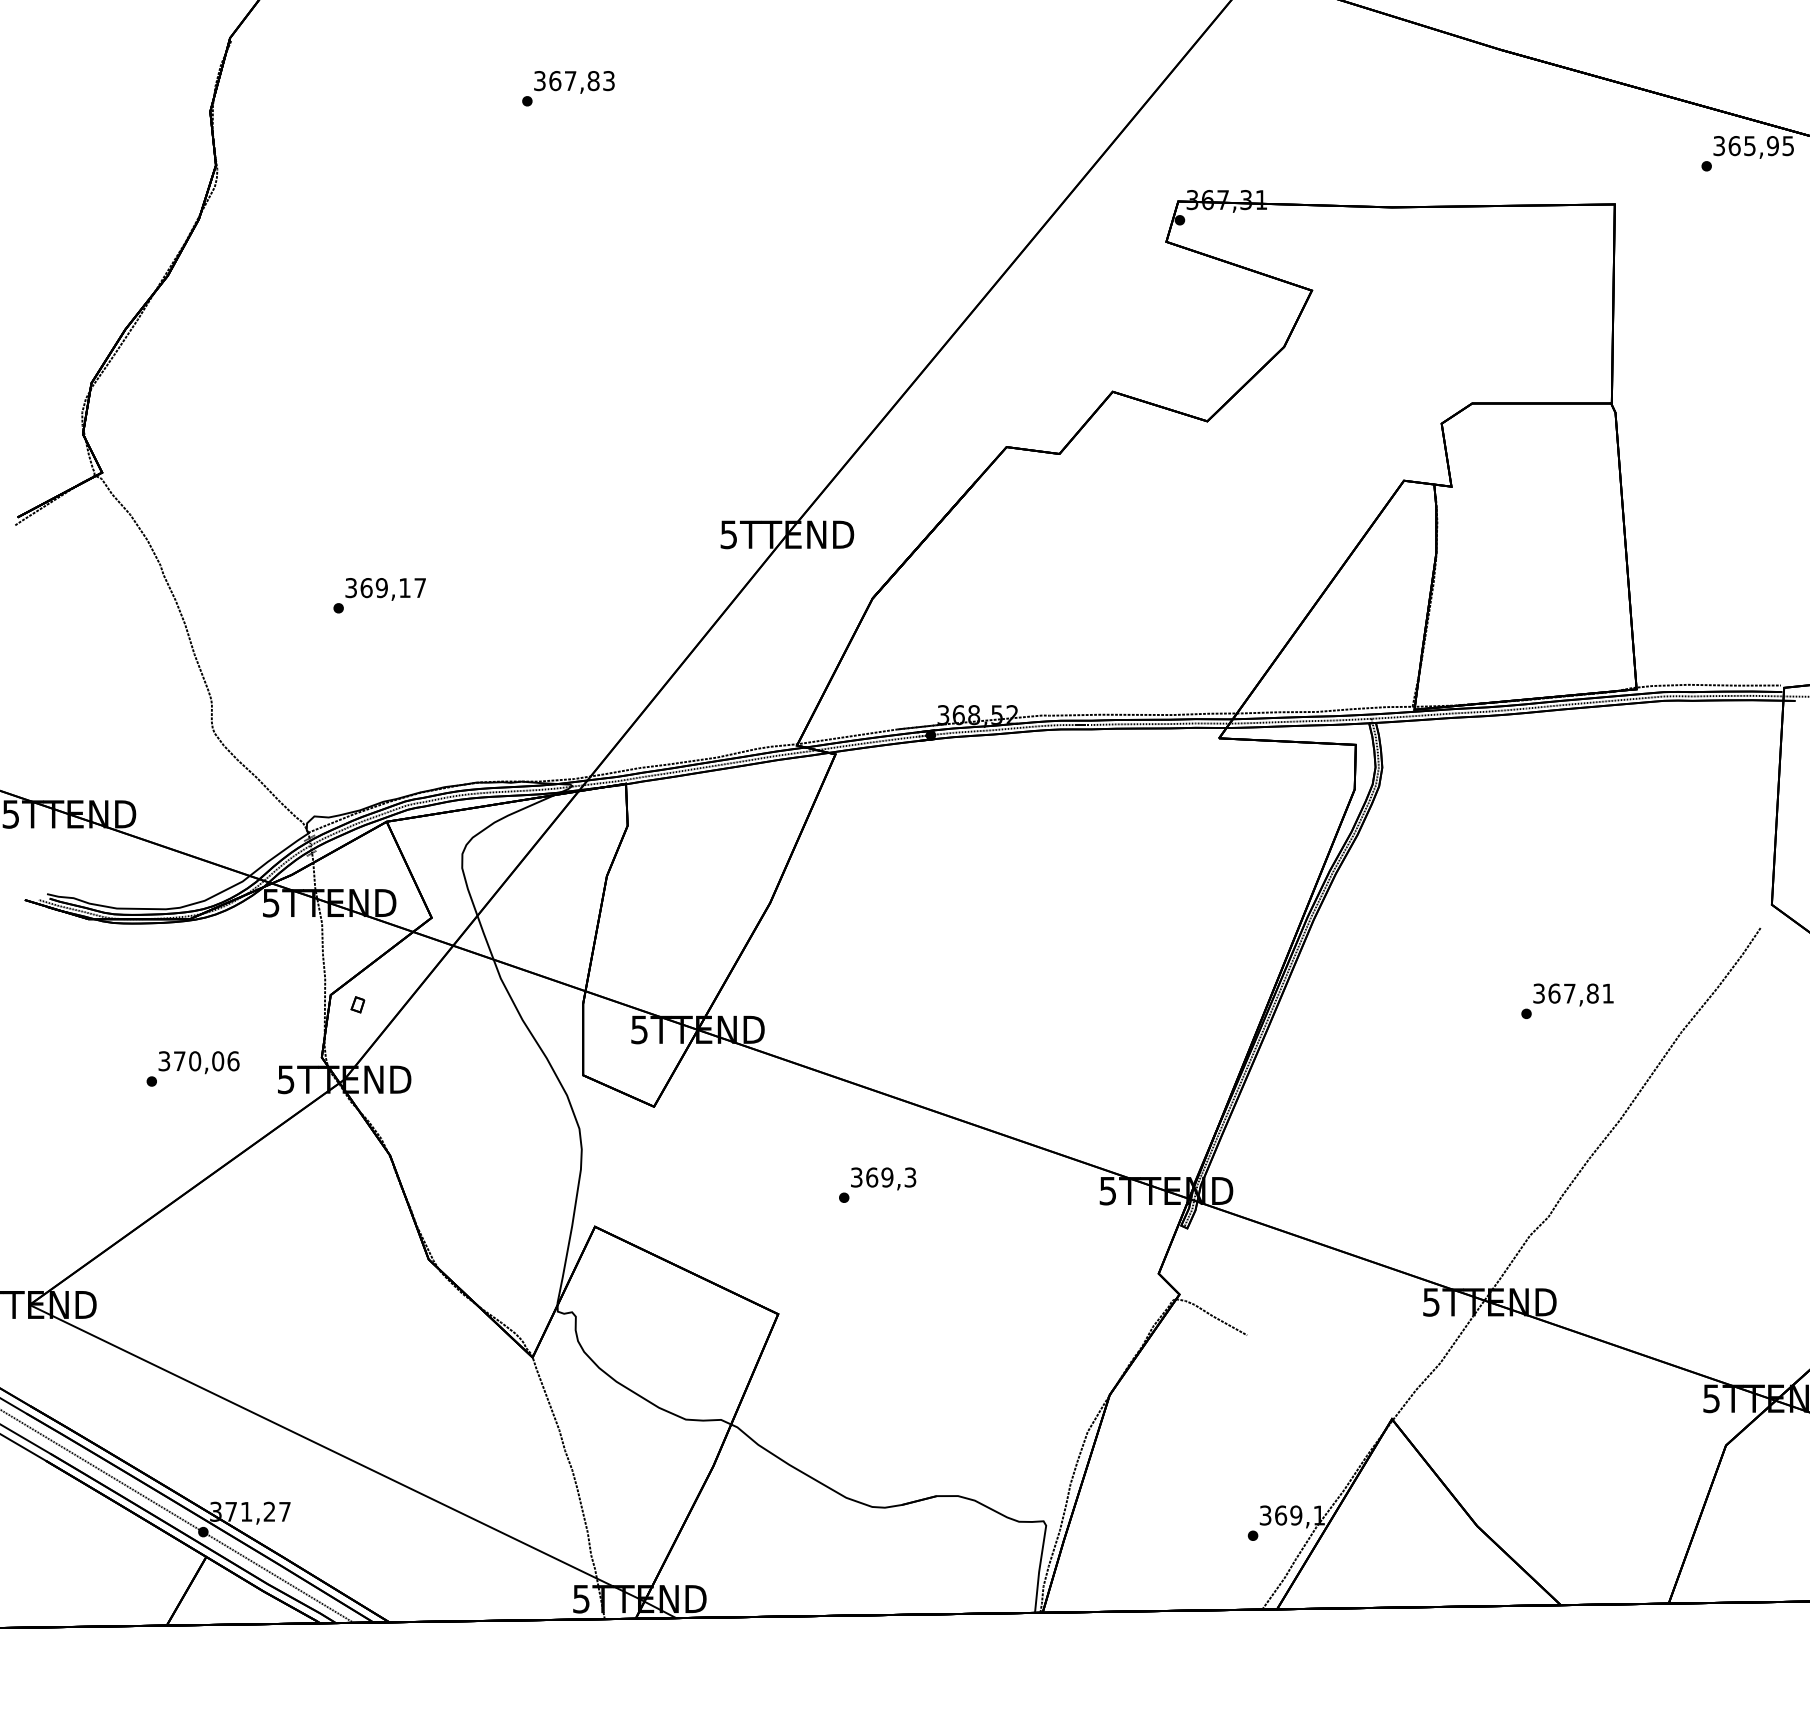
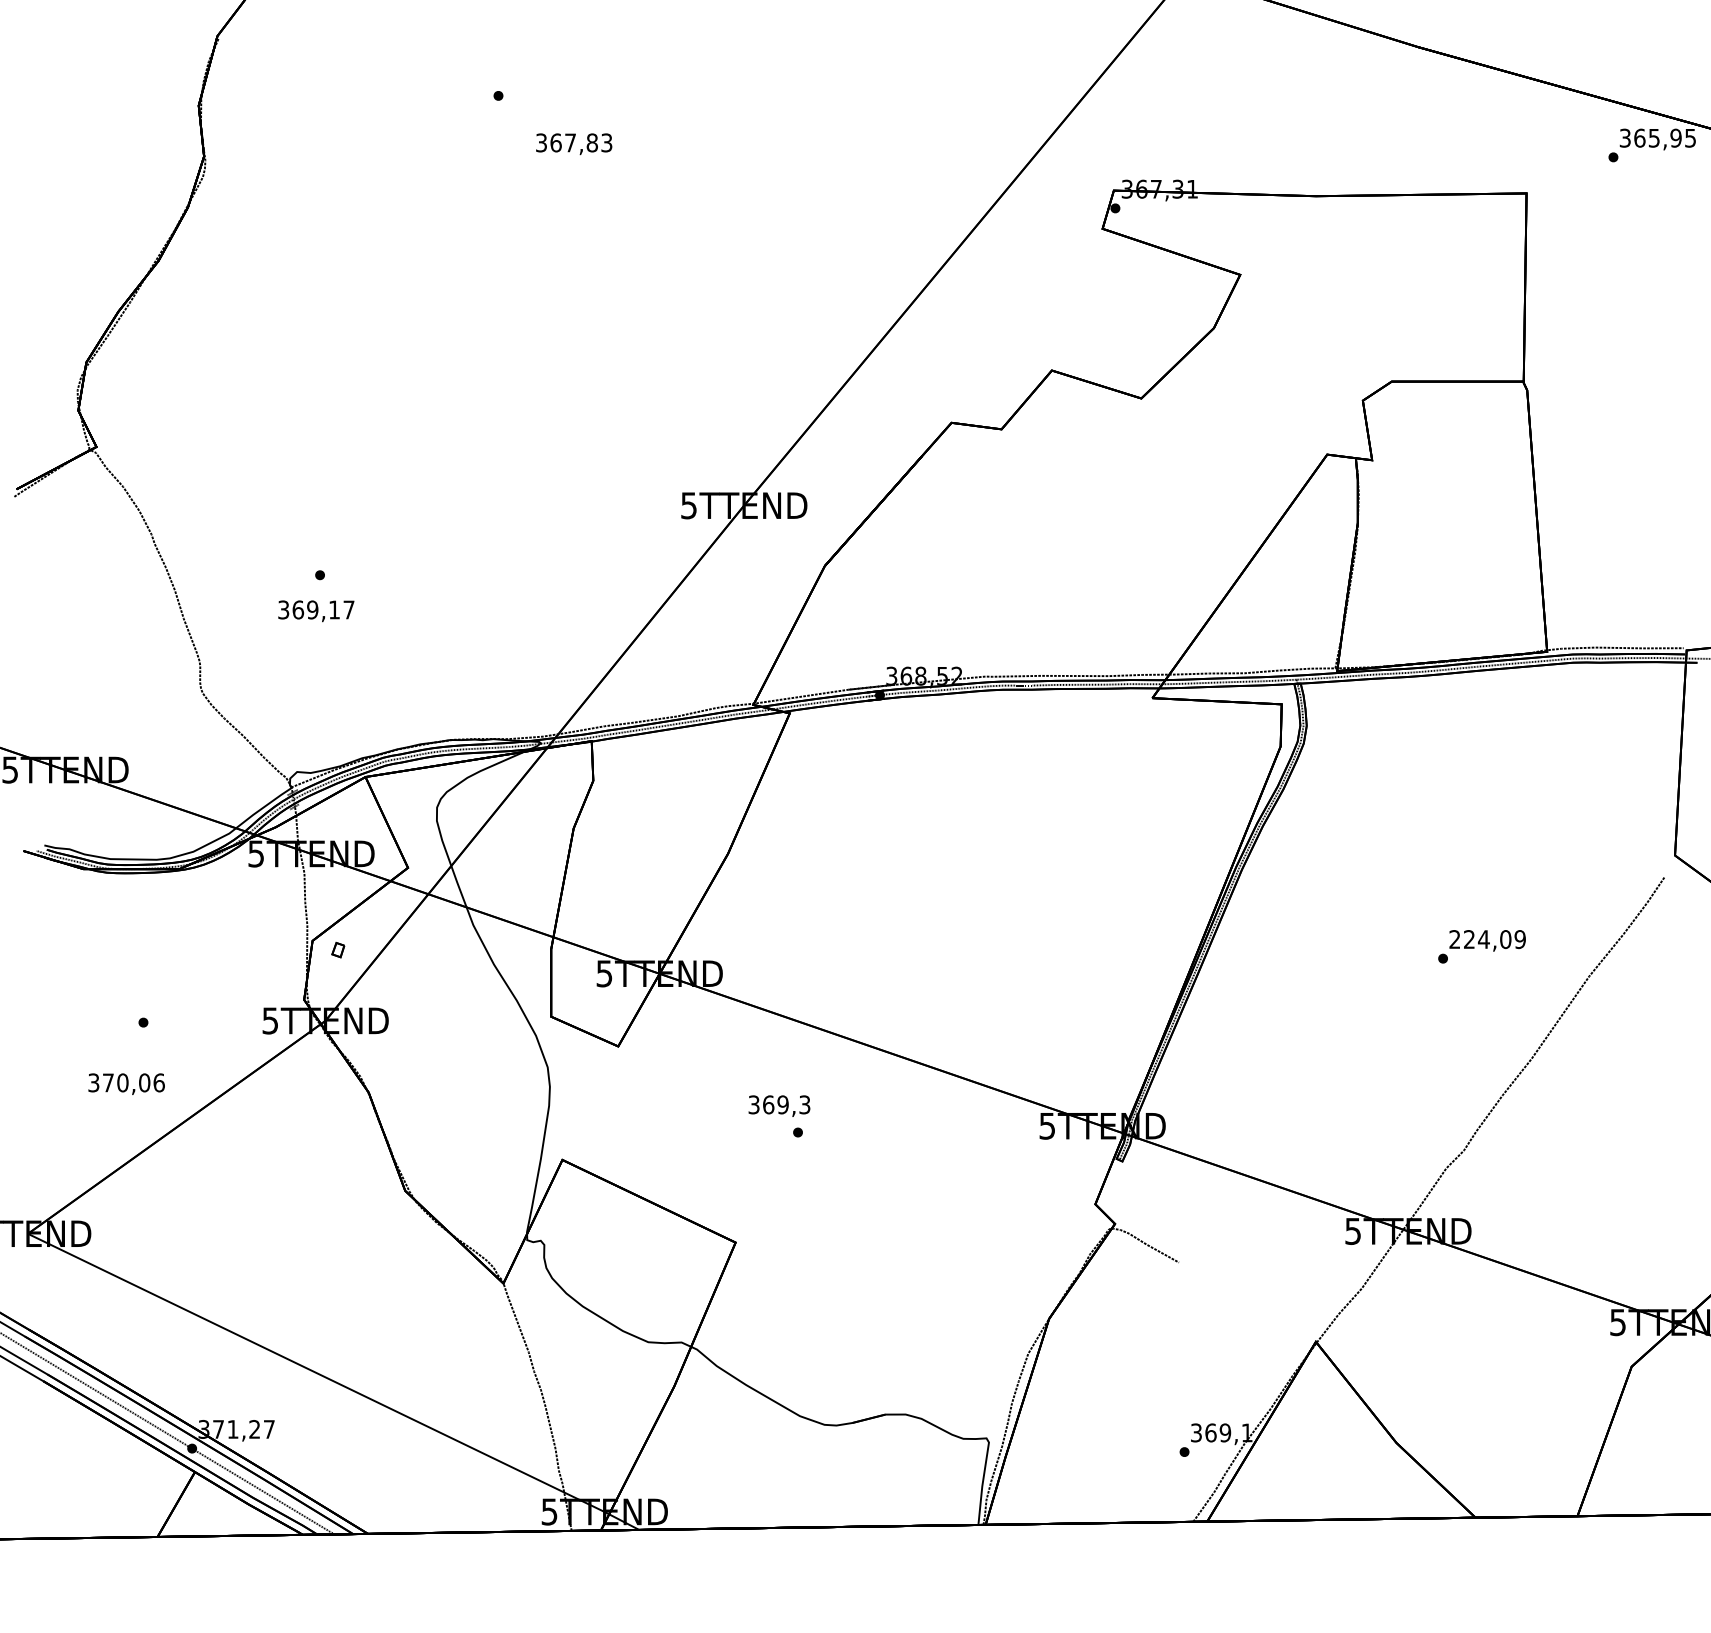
text: (574, 82) -> (574, 144), moved
text: (385, 589) -> (316, 611), moved
text: (1573, 993) -> (1487, 939), 367,81 -> 224,09
text: (198, 1062) -> (126, 1084), moved
text: (883, 1178) -> (779, 1105), moved

